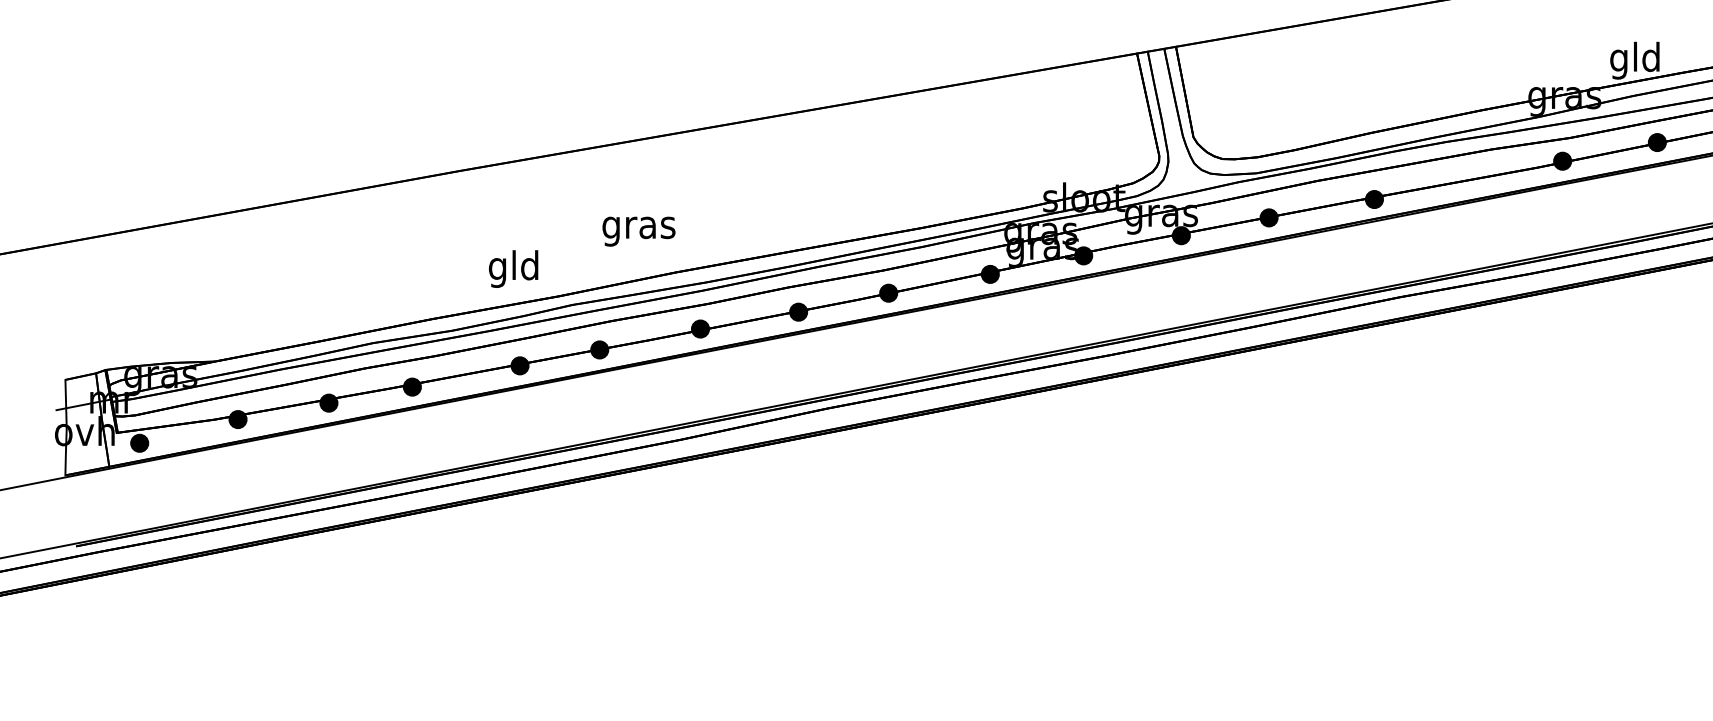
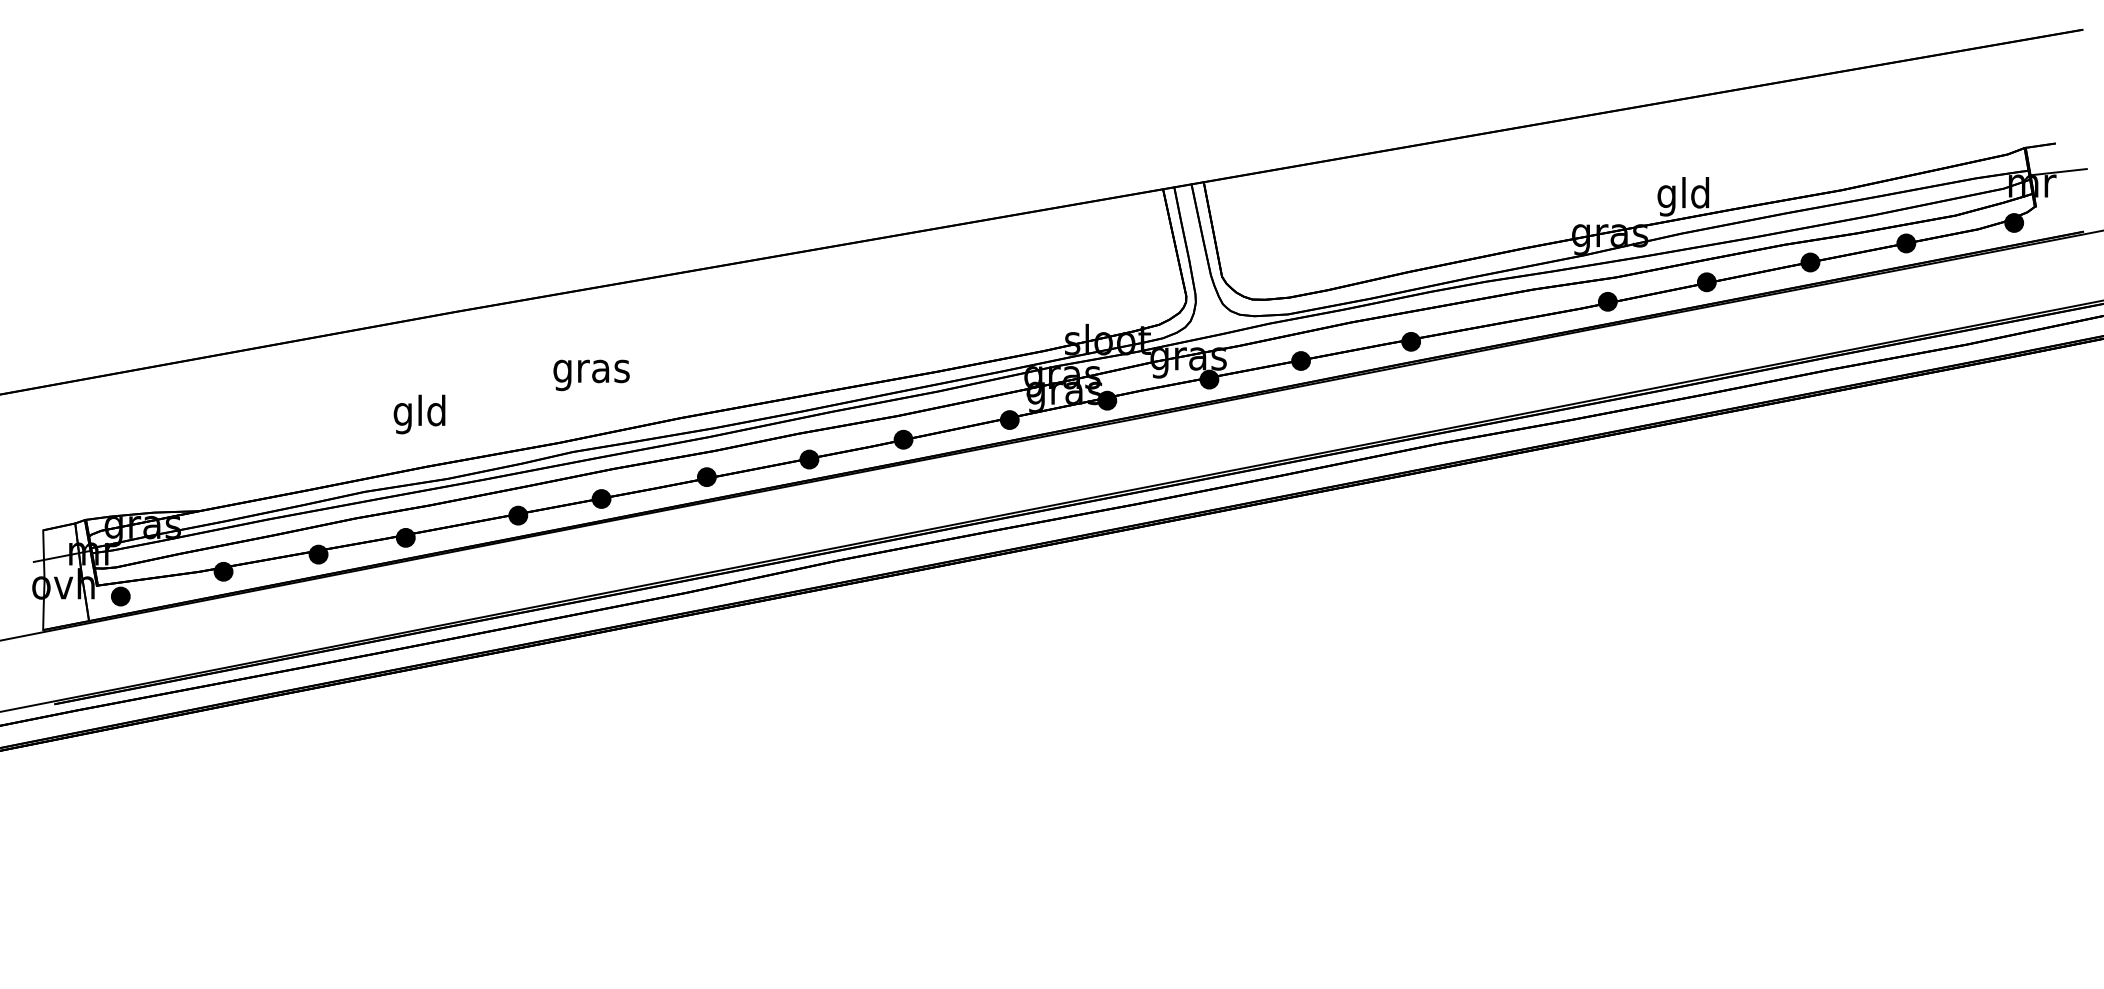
text: (638, 231) -> (591, 375), moved
text: (513, 269) -> (419, 414), moved

